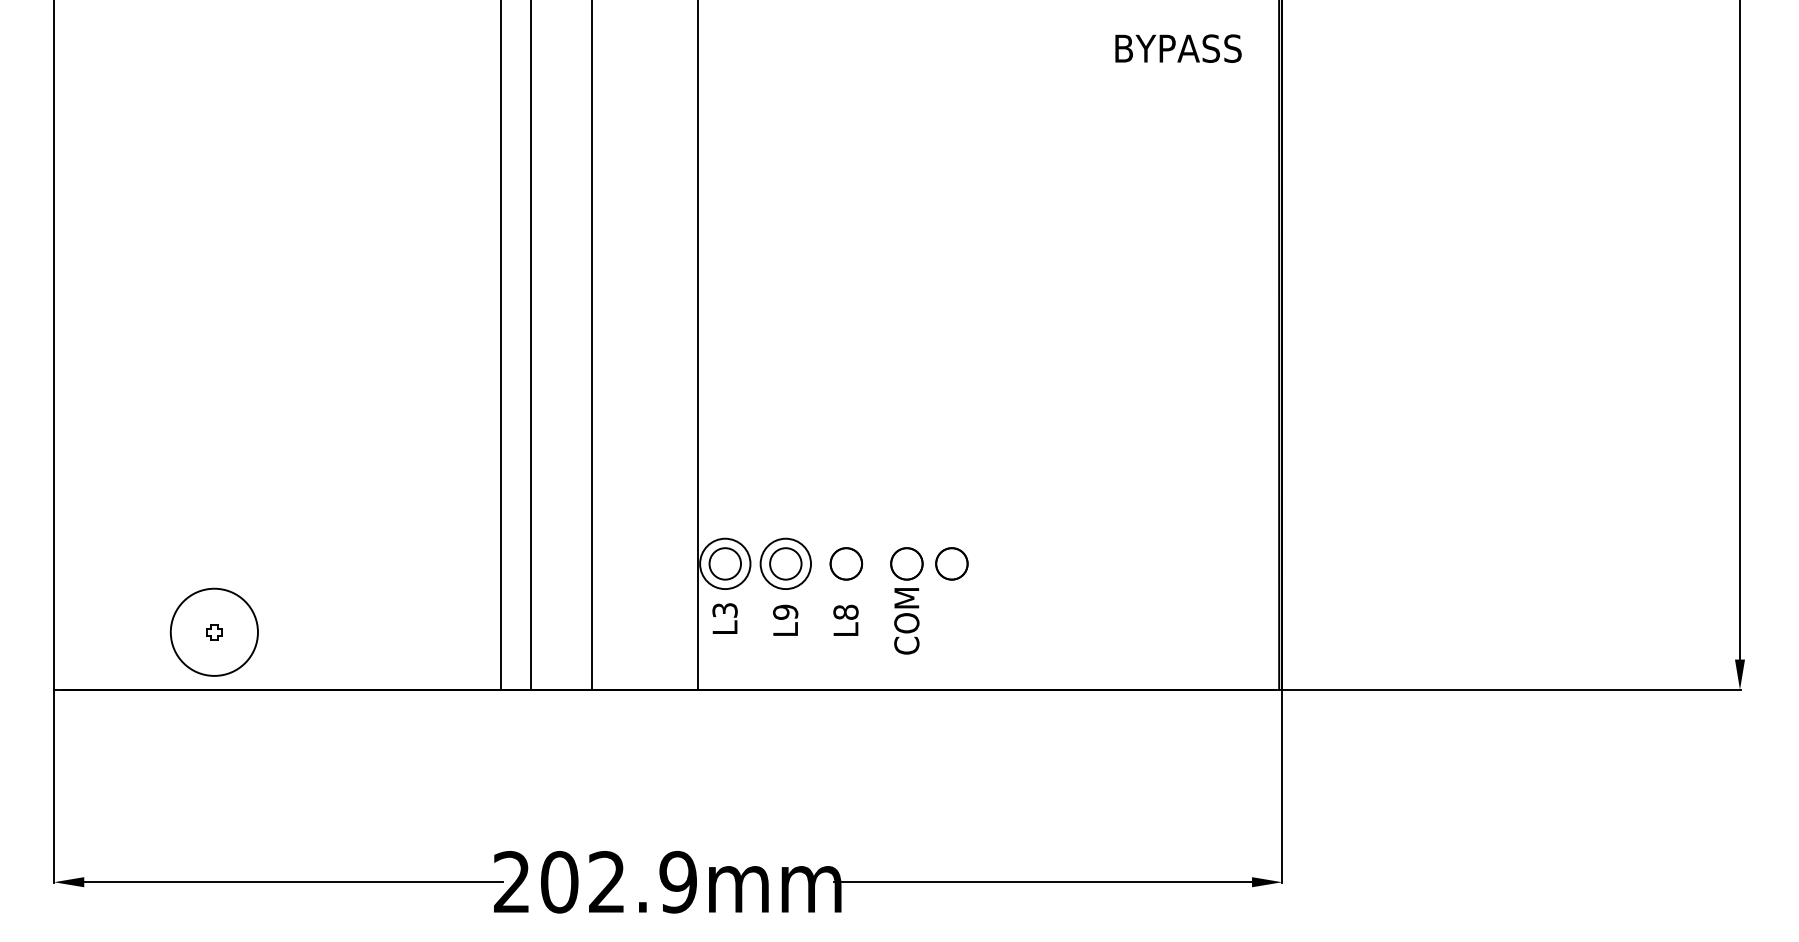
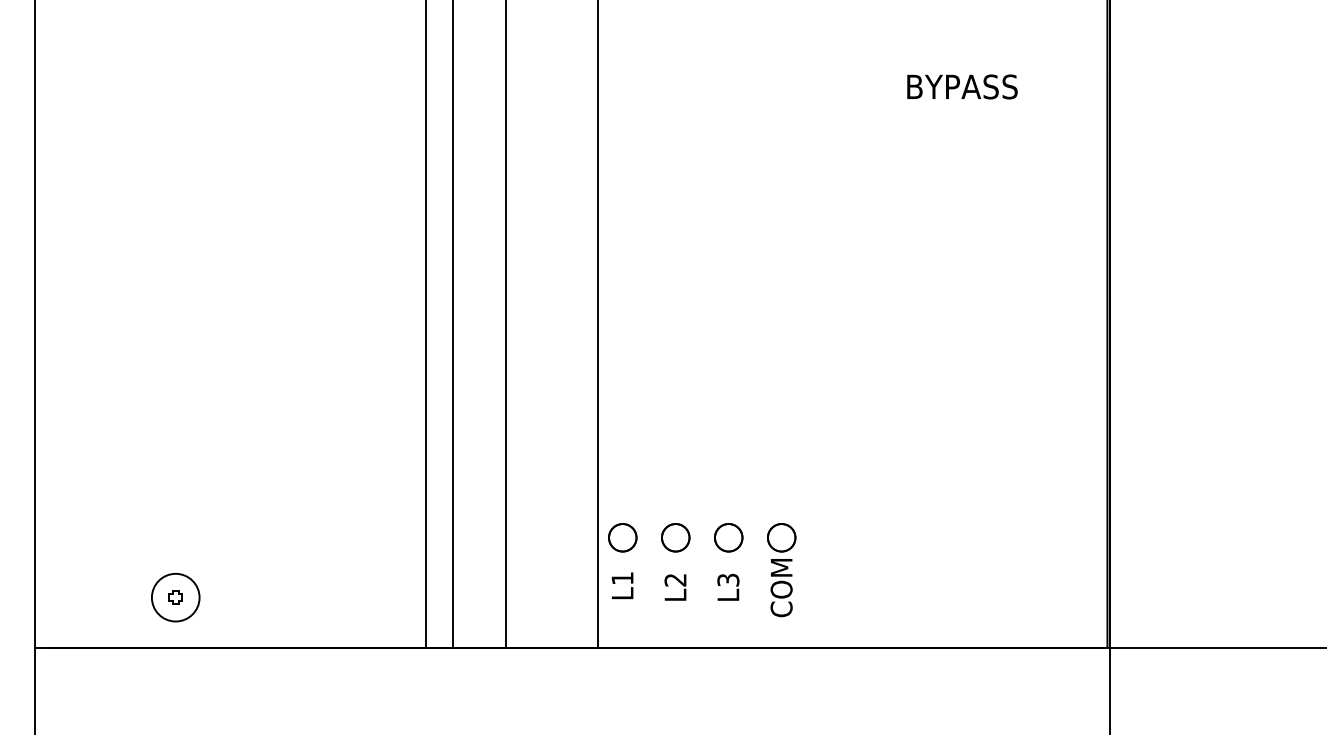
text: (1178, 48) -> (962, 86), moved
circle: (725, 563) -> (622, 537), size x0.62
circle: (785, 563) -> (675, 537), size x0.62
circle: (951, 563) -> (820, 537), removed
text: (724, 610) -> (622, 578), L3 -> L1
text: (785, 611) -> (675, 579), L9 -> L2
text: (845, 611) -> (727, 579), L8 -> L3
circle: (214, 632) -> (175, 597), size x0.62

